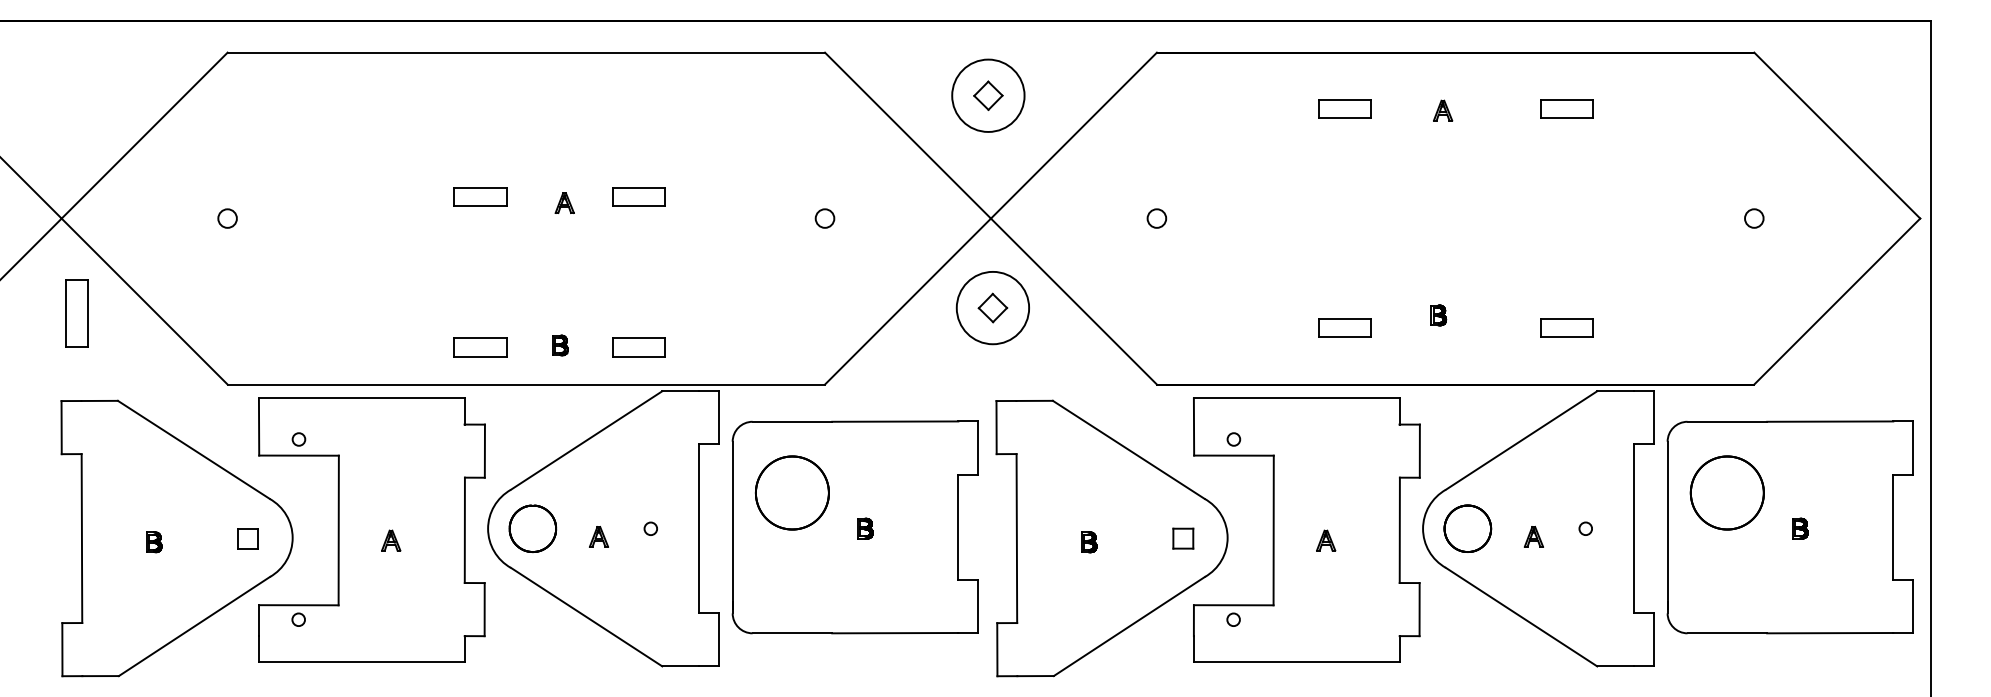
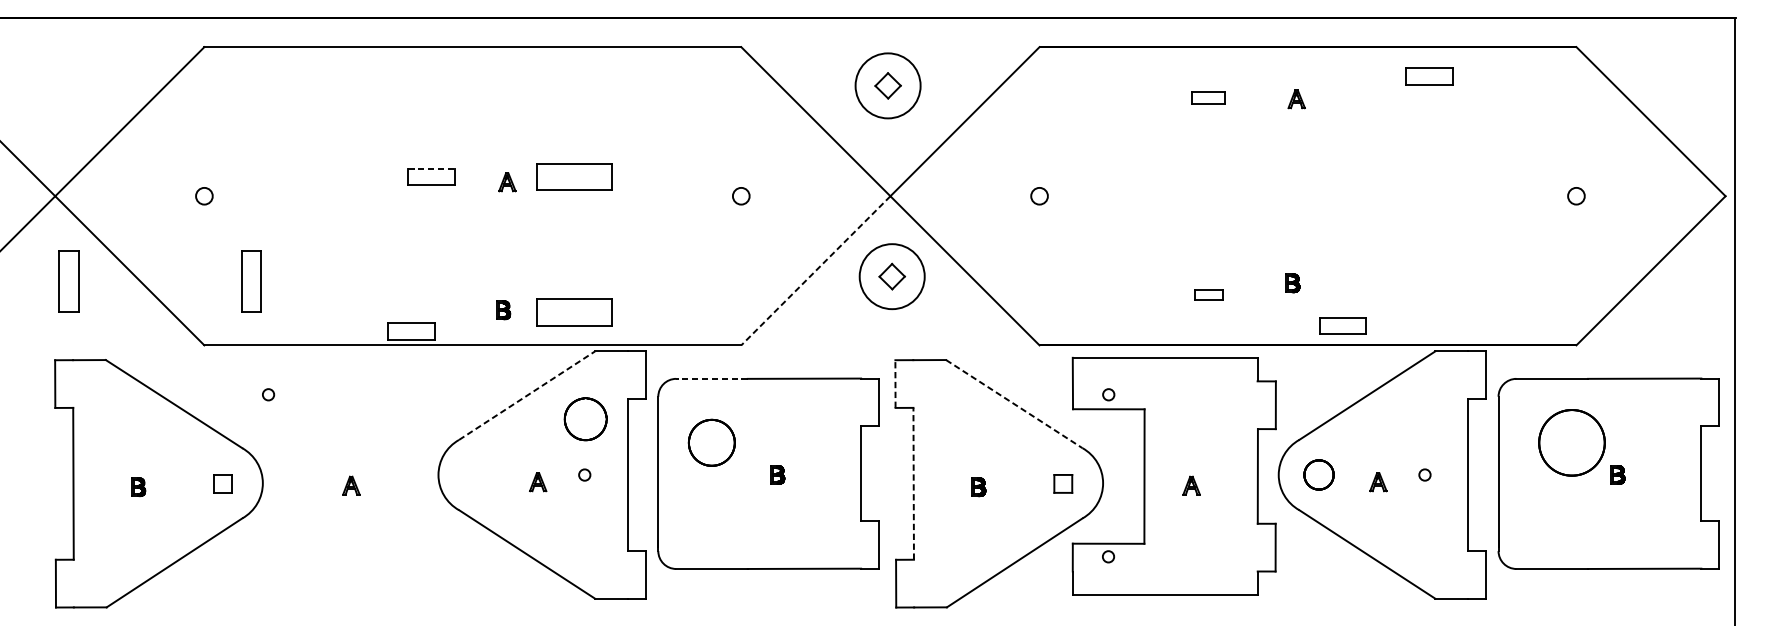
part: (1344, 108) -> (1208, 97), size x0.7
part: (1566, 108) -> (1429, 75), moved
line: (481, 187) -> (432, 168), solid -> dashed
part: (638, 196) -> (573, 176), size x1.6
line: (907, 301) -> (815, 270), solid -> dashed
part: (279, 313) -> (251, 281), added
part: (1344, 327) -> (1208, 294), size x0.6
part: (1566, 327) -> (1342, 325), moved
part: (480, 347) -> (410, 330), moved
part: (638, 347) -> (573, 312), size x1.6
line: (792, 421) -> (712, 378), solid -> dashed
line: (996, 427) -> (895, 383), solid -> dashed
line: (587, 440) -> (527, 395), solid -> dashed
line: (1129, 450) -> (1014, 404), solid -> dashed
part: (791, 492) -> (711, 442), size x0.7
part: (1726, 492) -> (1571, 442), moved
part: (532, 528) -> (585, 419), moved
part: (1467, 528) -> (1318, 474), size x0.7
part: (371, 529) -> (333, 475), removed
line: (1016, 538) -> (913, 483), solid -> dashed

